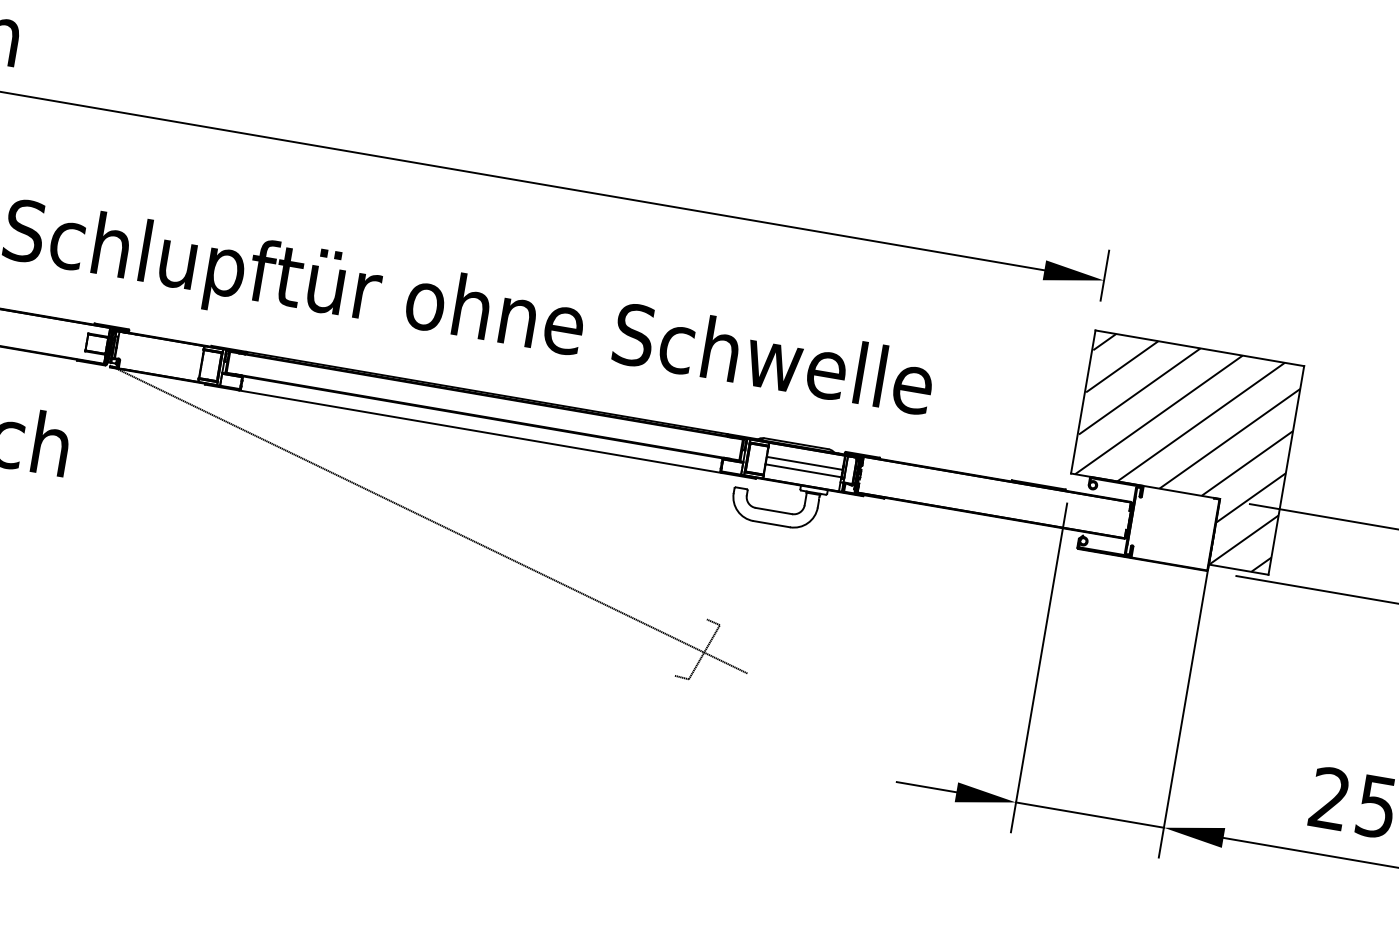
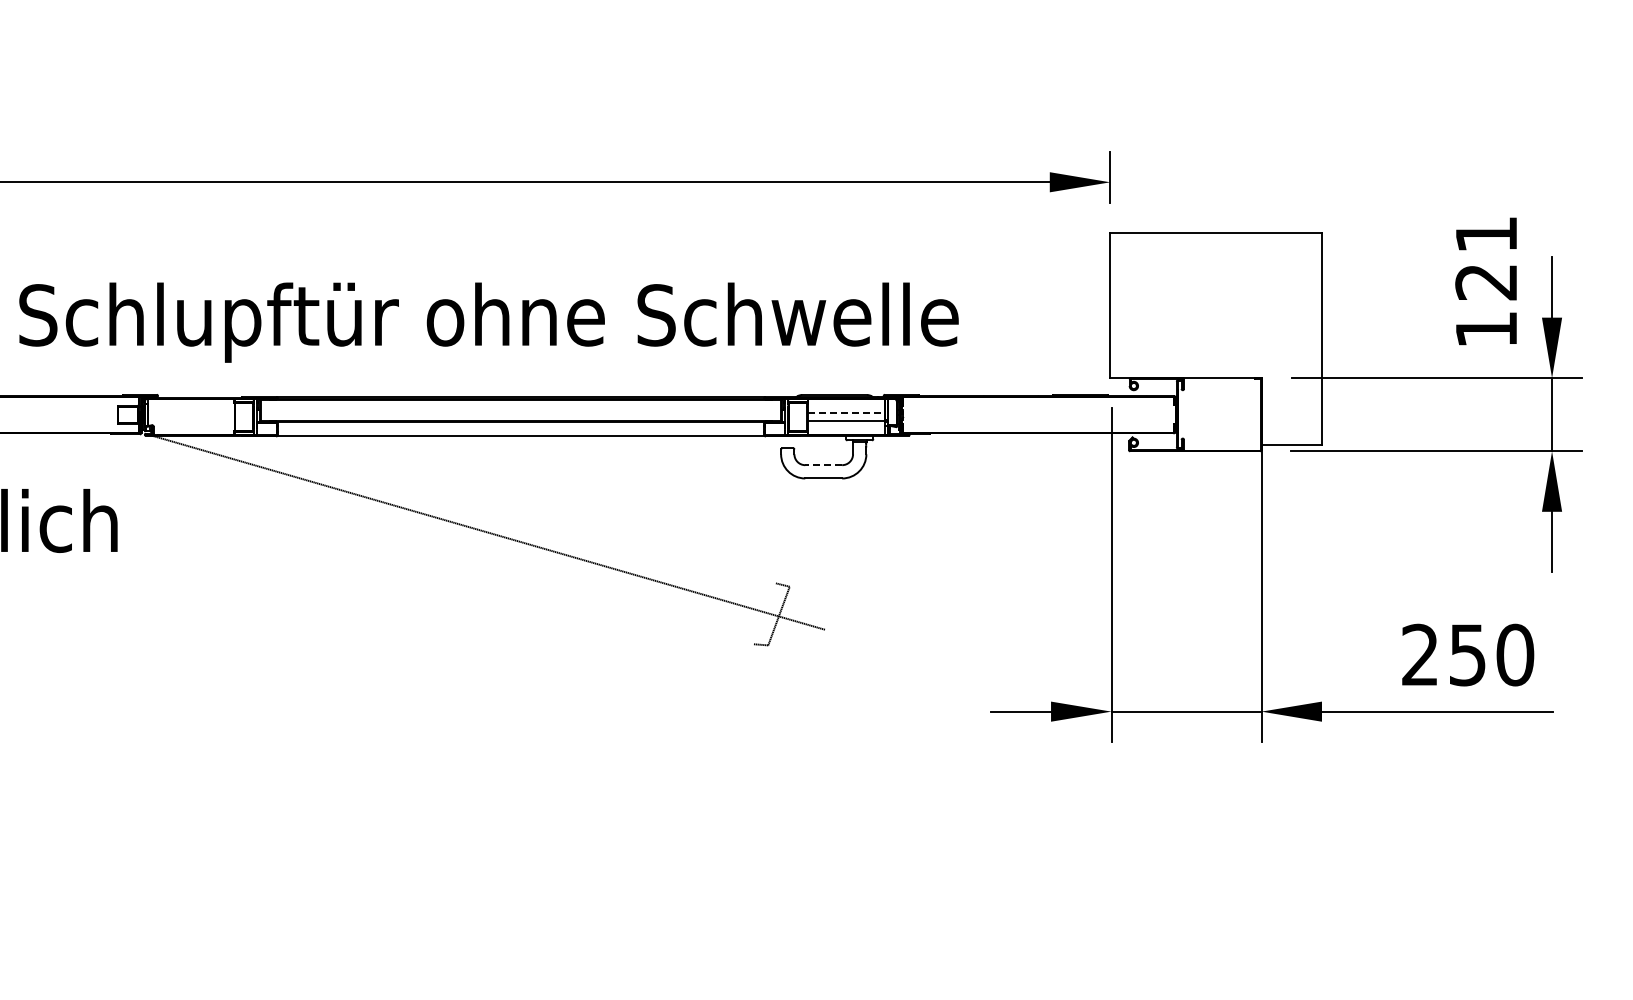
hatch: (1182, 452) -> (1216, 338), removed
line: (805, 462) -> (846, 412), solid -> dashed
line: (773, 511) -> (823, 465), solid -> dashed

